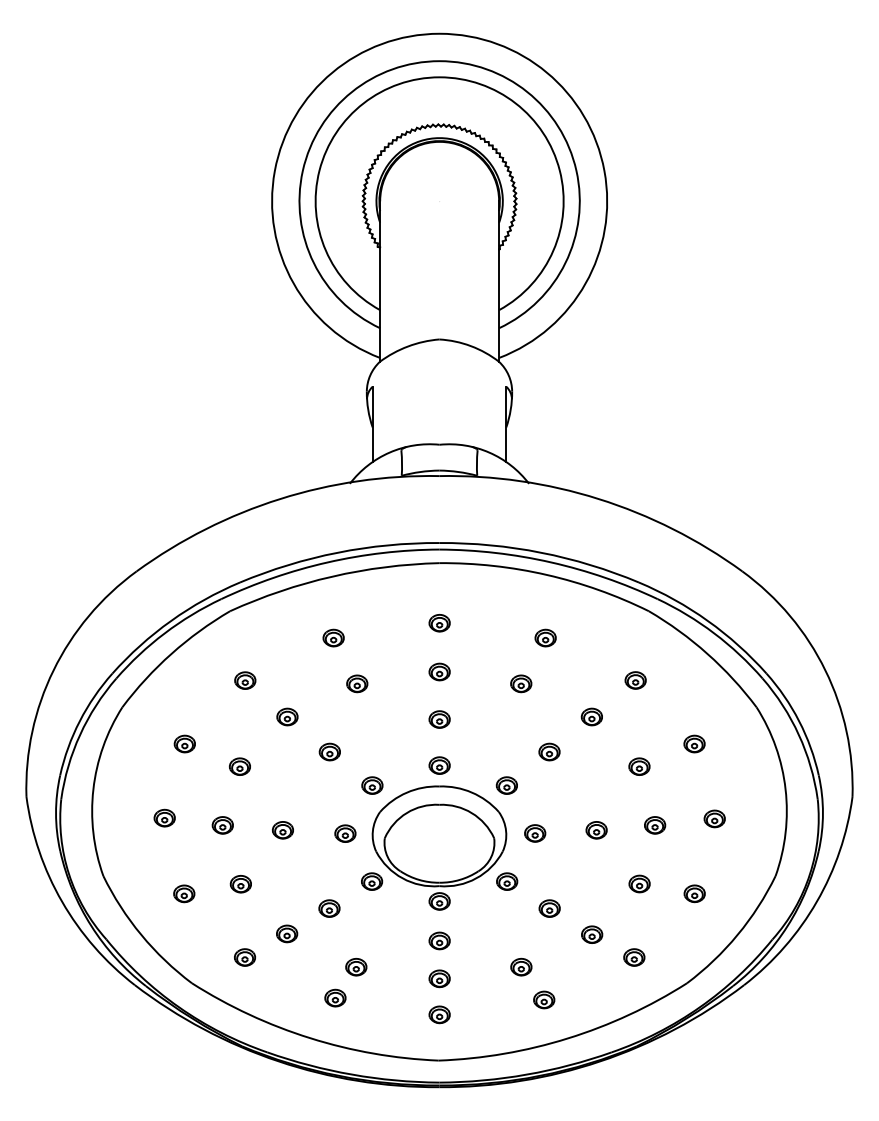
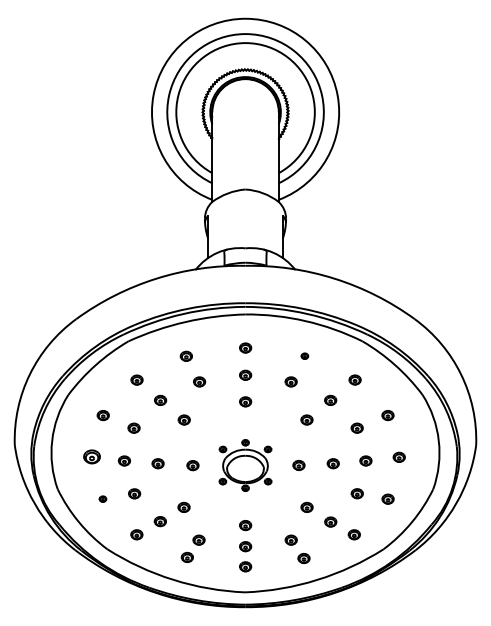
part: (545, 636) -> (304, 355), size x0.6
part: (163, 817) -> (91, 456), size x1.4
part: (439, 833) -> (245, 465), size x0.6
part: (183, 892) -> (102, 498), size x0.6

